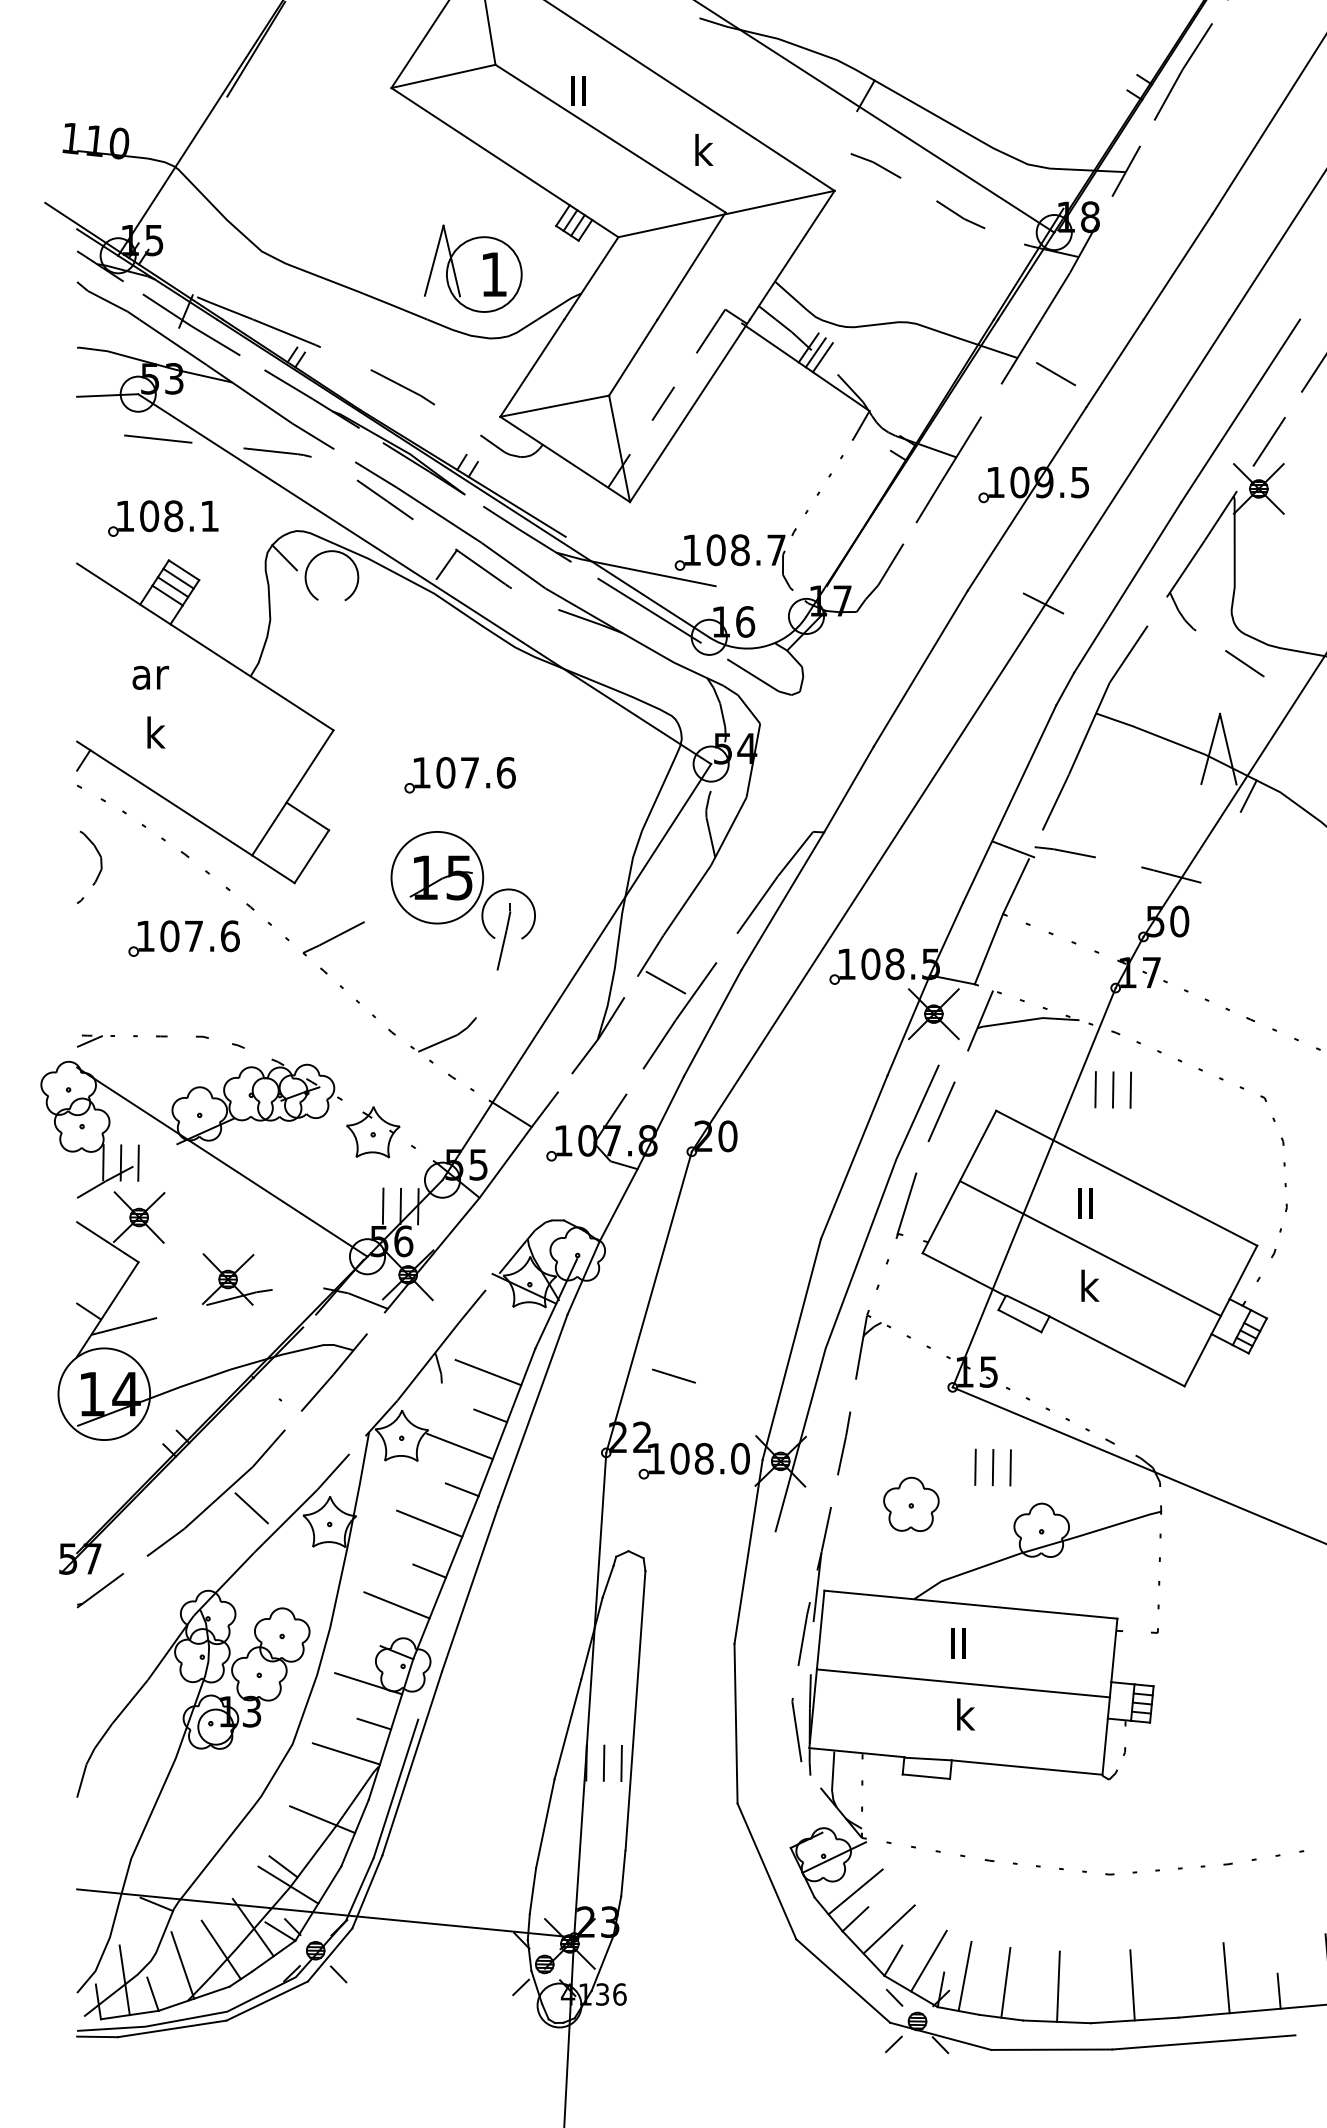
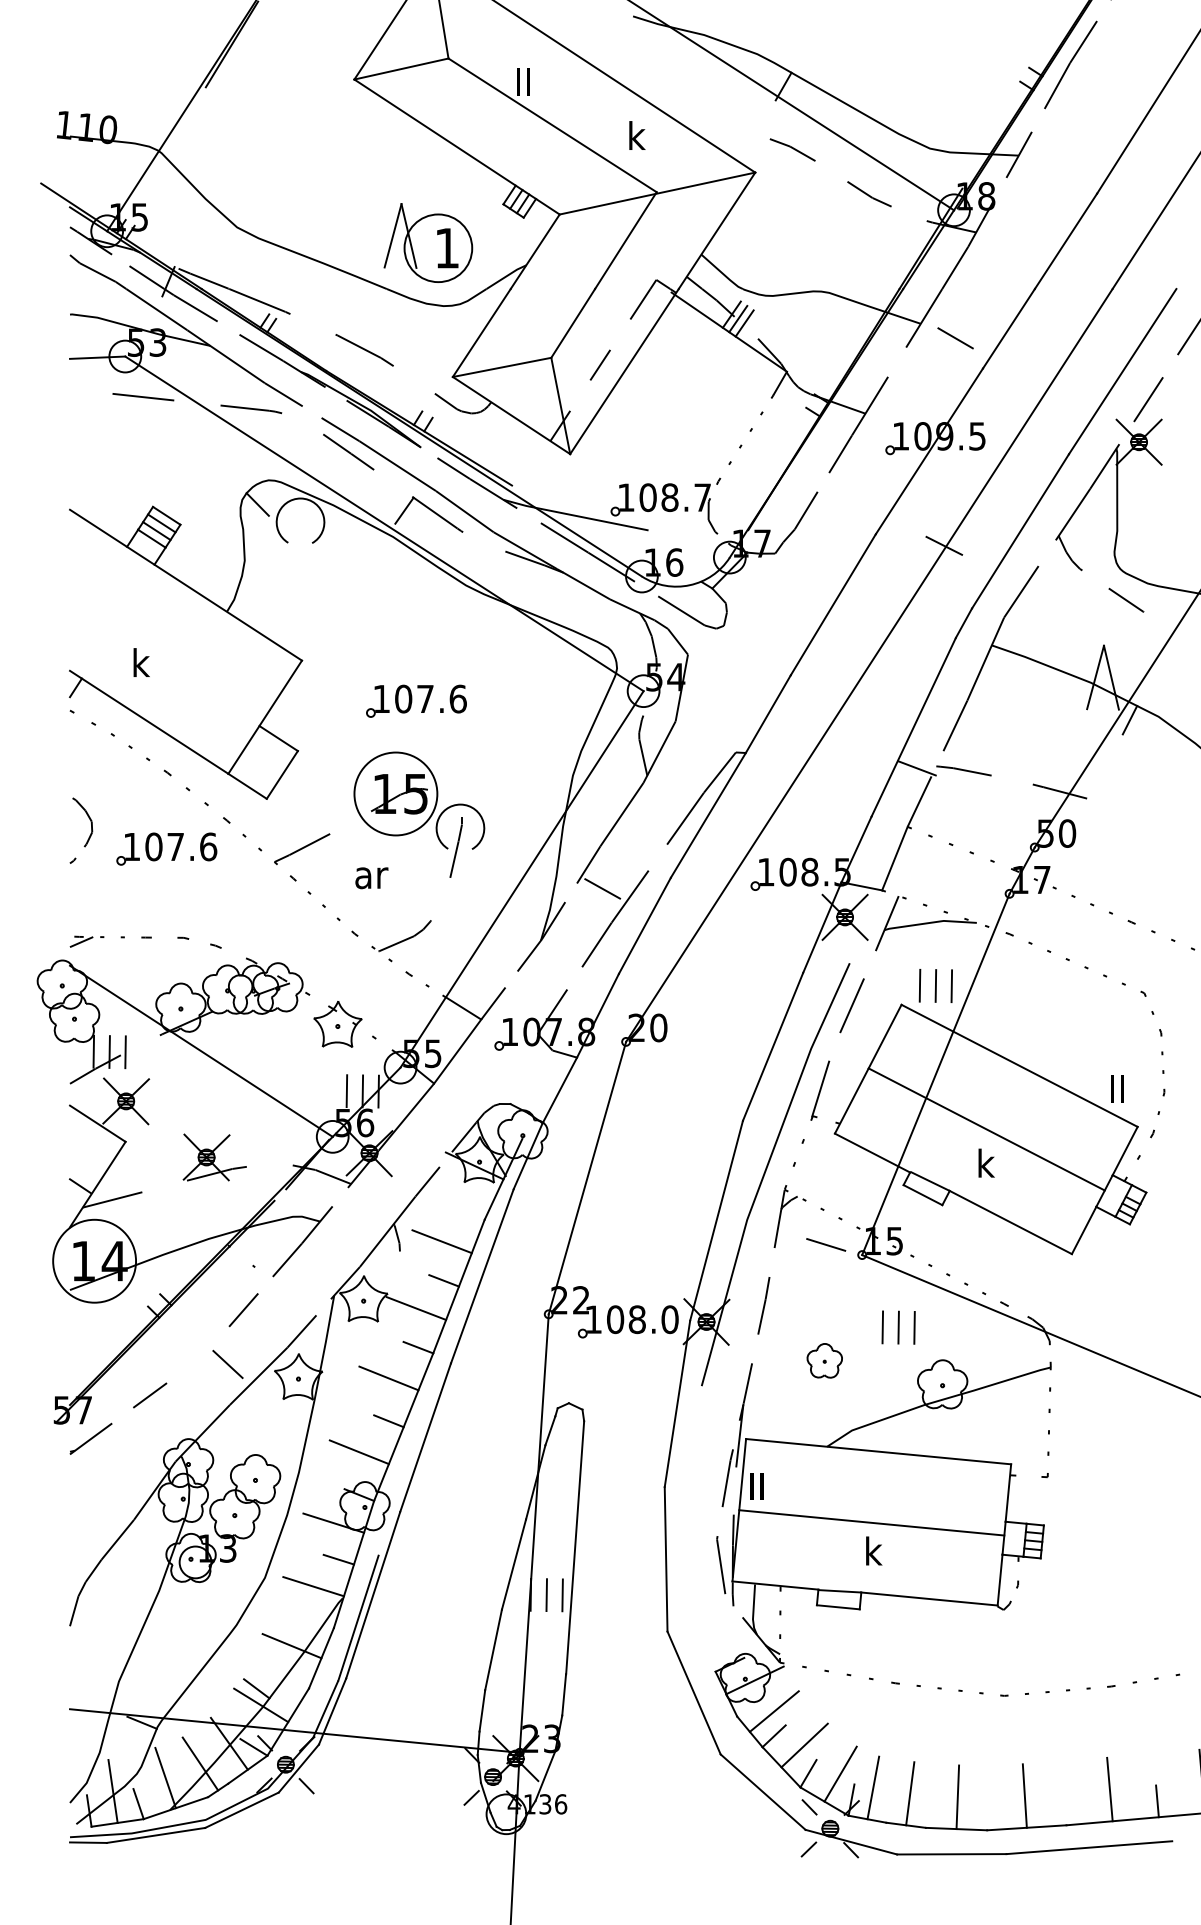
part: (163, 518) -> (148, 468), removed
text: (150, 677) -> (371, 877), moved
part: (100, 866) -> (91, 829), moved
part: (1112, 1089) -> (935, 985), moved
text: (1085, 1203) -> (1117, 1088), moved
line: (673, 1375) -> (825, 1244), moved
line: (218, 1497) -> (197, 1354), removed
part: (911, 1503) -> (824, 1360), size x0.7
text: (958, 1643) -> (757, 1486), moved

